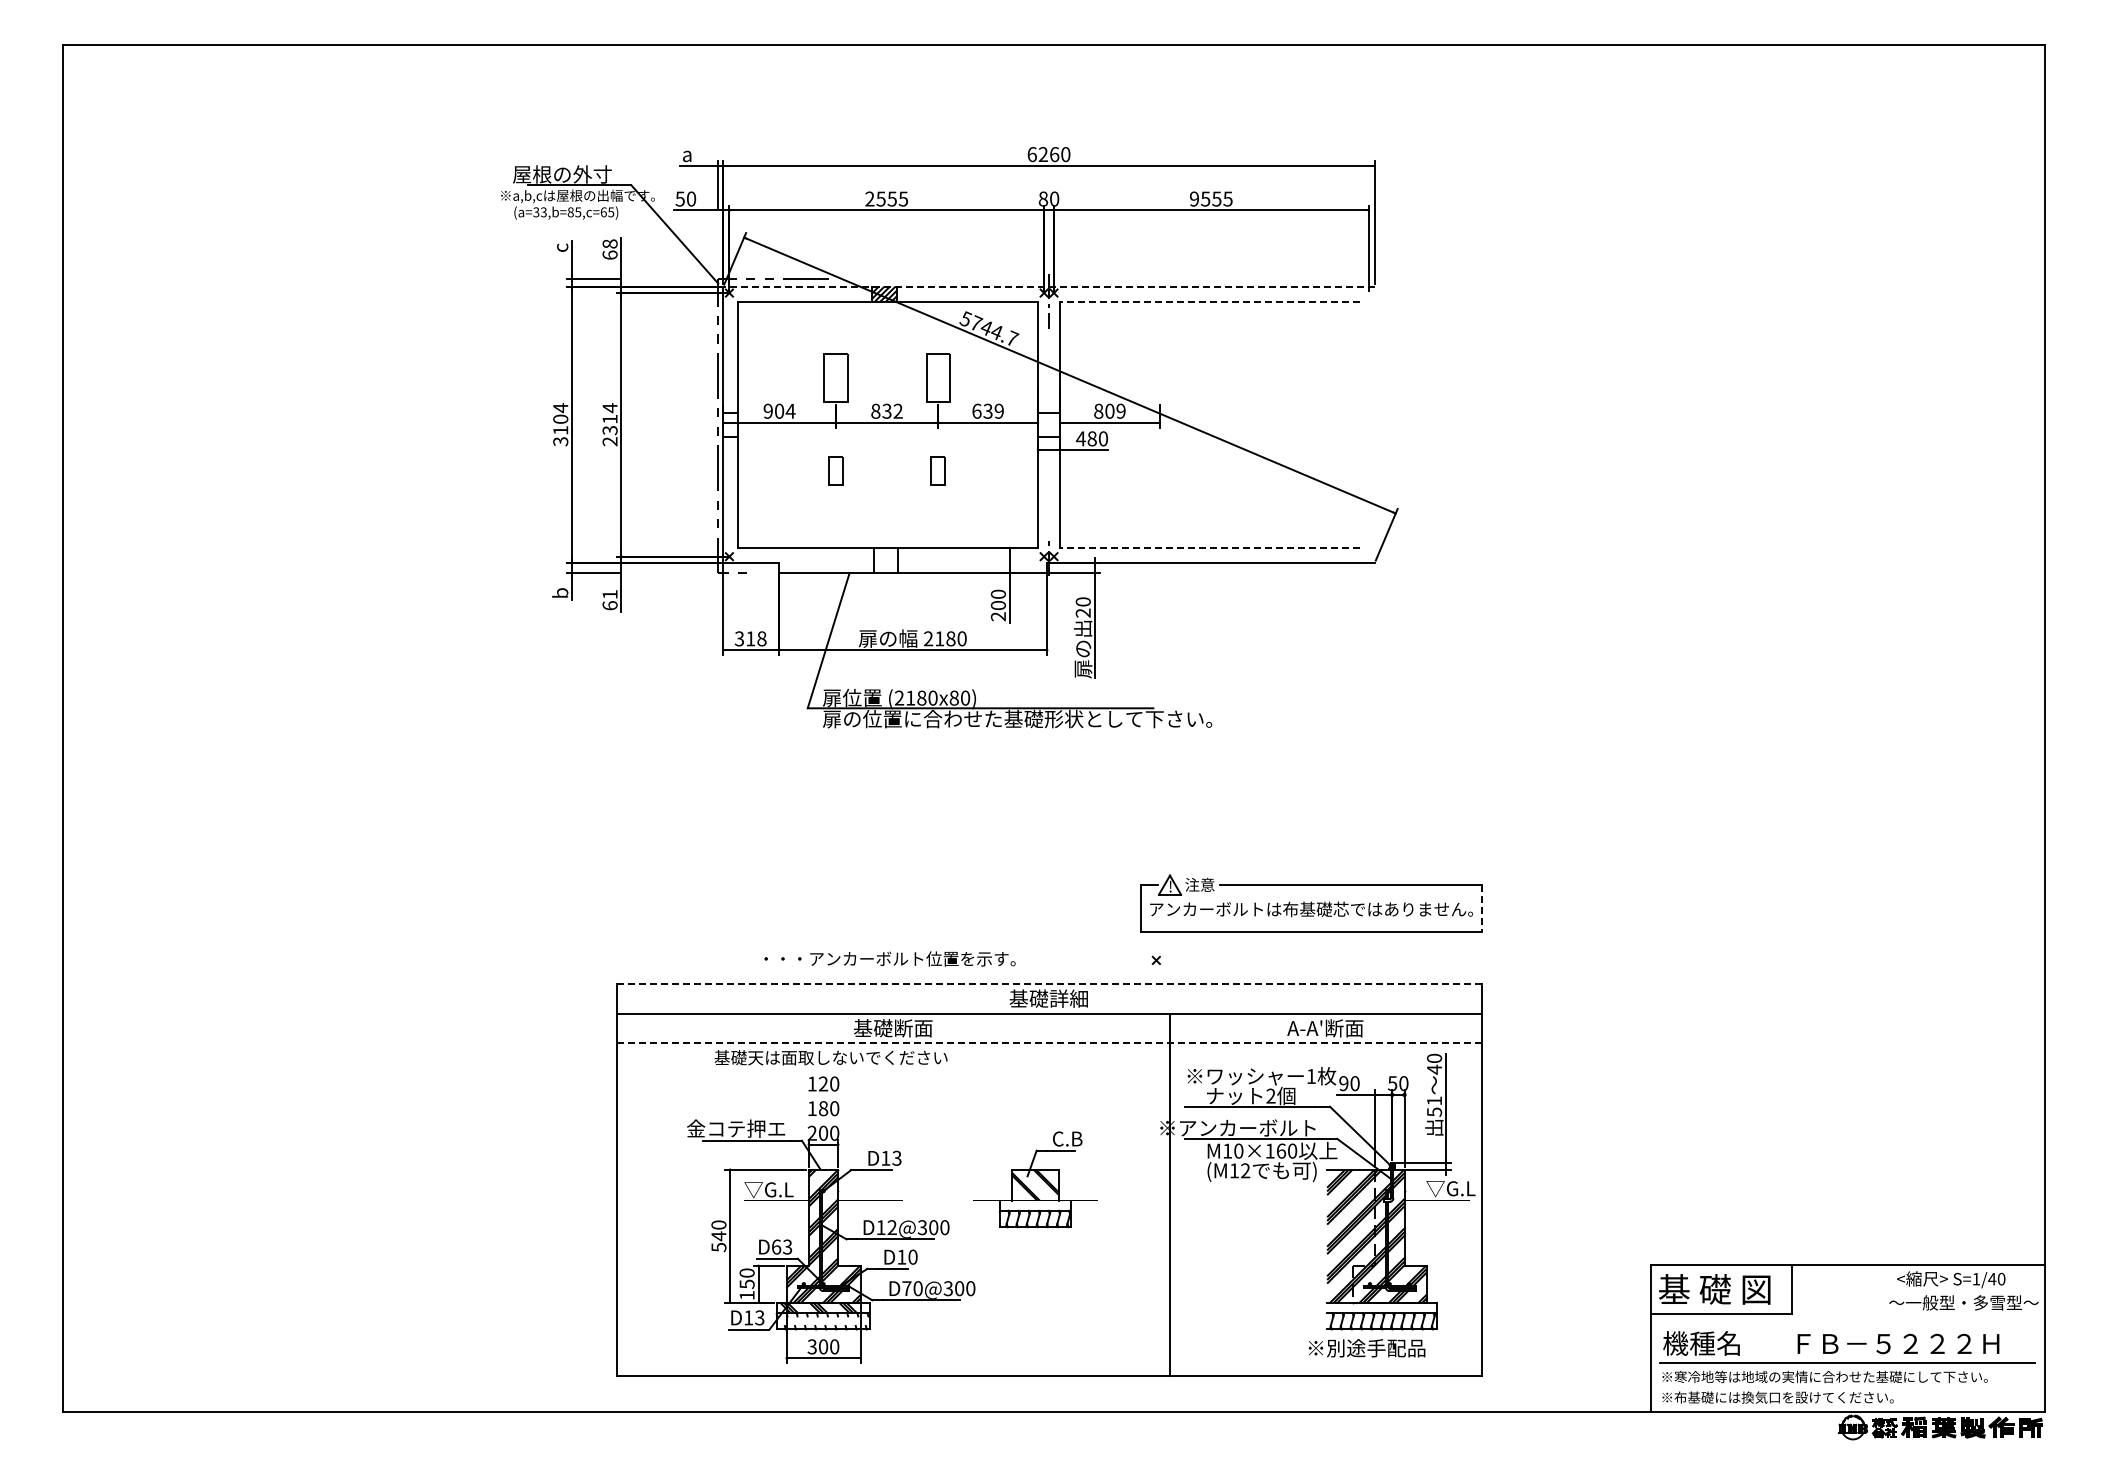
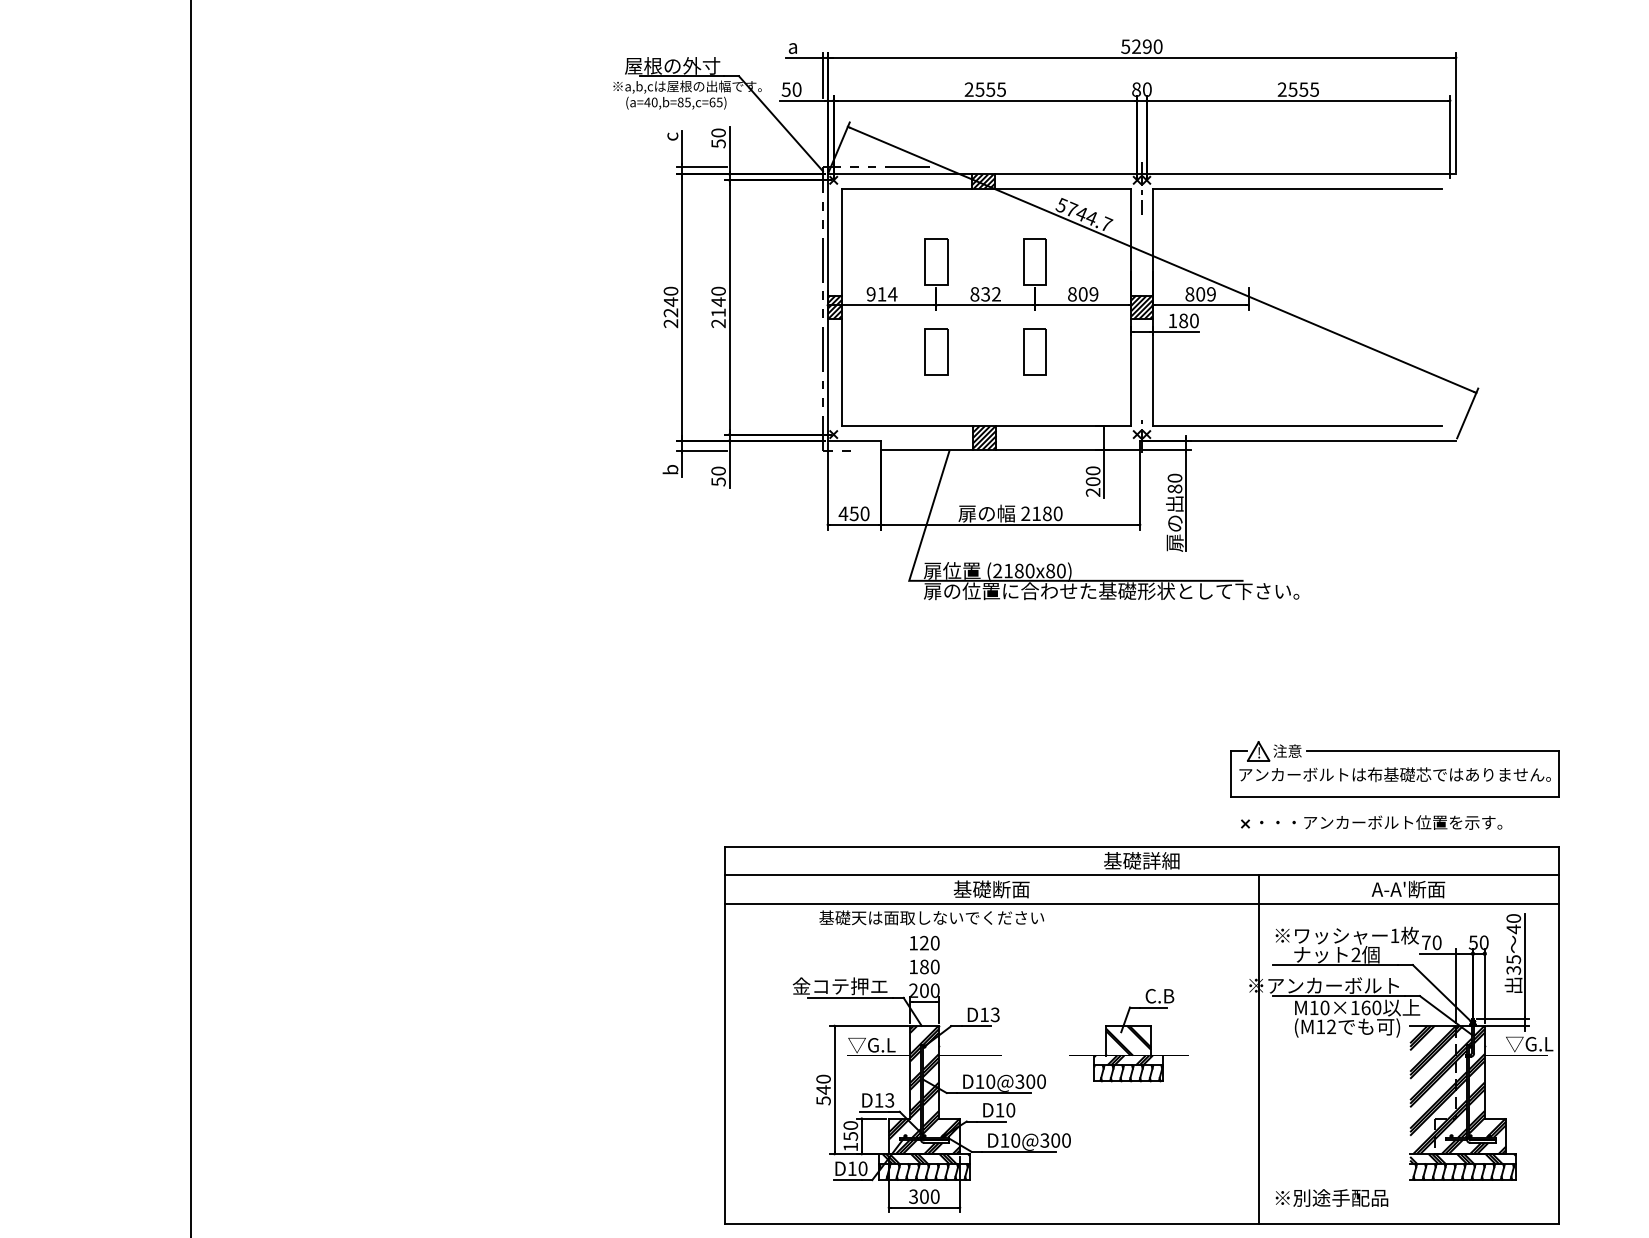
text: (1043, 154) -> (1136, 46), 6260 -> 5290
text: (1194, 198) -> (1282, 89), 9555 -> 2555
text: (539, 212) -> (650, 102), (a=33,b=85,c=65) -> (a=40,b=85,c=65)
text: (609, 249) -> (718, 138), 68 -> 50
line: (1049, 286) -> (1142, 173), dashed -> solid
line: (1210, 301) -> (1297, 188), dashed -> solid
text: (779, 410) -> (881, 293), 904 -> 914
text: (982, 410) -> (1077, 293), 639 -> 809
text: (609, 419) -> (718, 302), 2314 -> 2140
text: (560, 424) -> (670, 307), 3104 -> 2240
hatch: (730, 424) -> (834, 307), added
hatch: (1048, 424) -> (1141, 307), added
text: (1080, 438) -> (1172, 320), 480 -> 180
part: (835, 470) -> (936, 351), size x1.67
part: (938, 470) -> (1035, 351), size x1.67
line: (1210, 548) -> (1297, 426), dashed -> solid
hatch: (885, 560) -> (984, 438), added
text: (609, 600) -> (718, 476), 61 -> 50
text: (1082, 612) -> (1174, 488), 20 -> 80
text: (750, 638) -> (854, 513), 318 -> 450
line: (1481, 909) -> (1559, 774), dashed -> solid
text: (889, 958) -> (1380, 822), moved
line: (1048, 984) -> (1141, 847), dashed -> solid
line: (1048, 1043) -> (1141, 904), dashed -> solid
text: (1343, 1083) -> (1425, 942), 90 -> 70
text: (1434, 1106) -> (1513, 964), 51 -> 35
hatch: (1029, 1205) -> (1123, 1060), added
text: (891, 1227) -> (990, 1081), D12@300 -> D10@300
text: (776, 1246) -> (879, 1099), D63 -> D13
text: (906, 1288) -> (1004, 1140), D70@300 -> D10@300
hatch: (1381, 1307) -> (1462, 1158), added
text: (759, 1317) -> (862, 1168), D13 -> D10
hatch: (822, 1321) -> (923, 1172), added
text: (1366, 1348) -> (1331, 1198), moved

